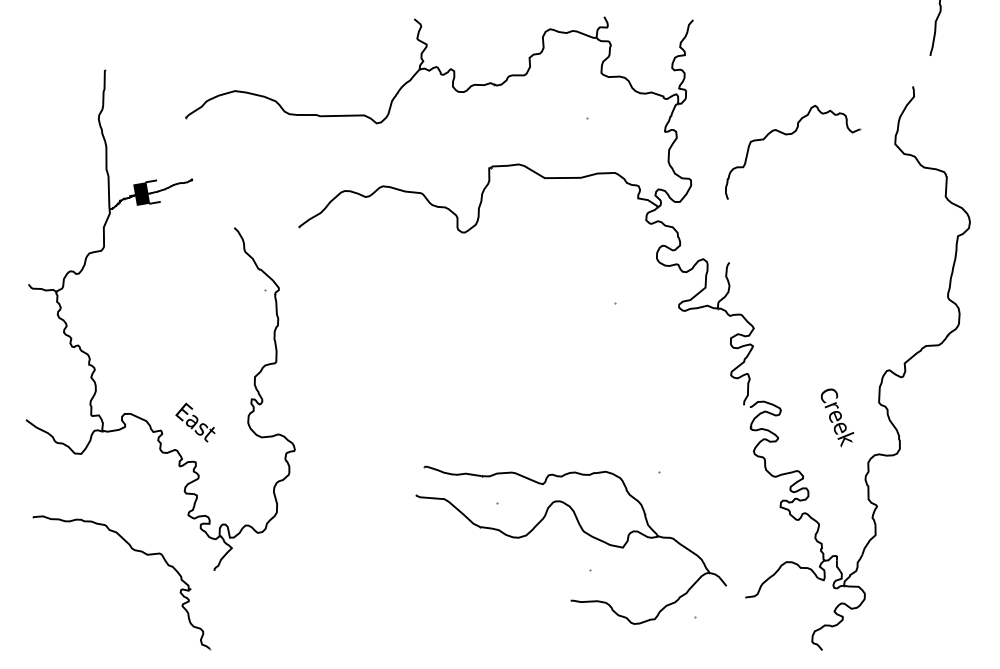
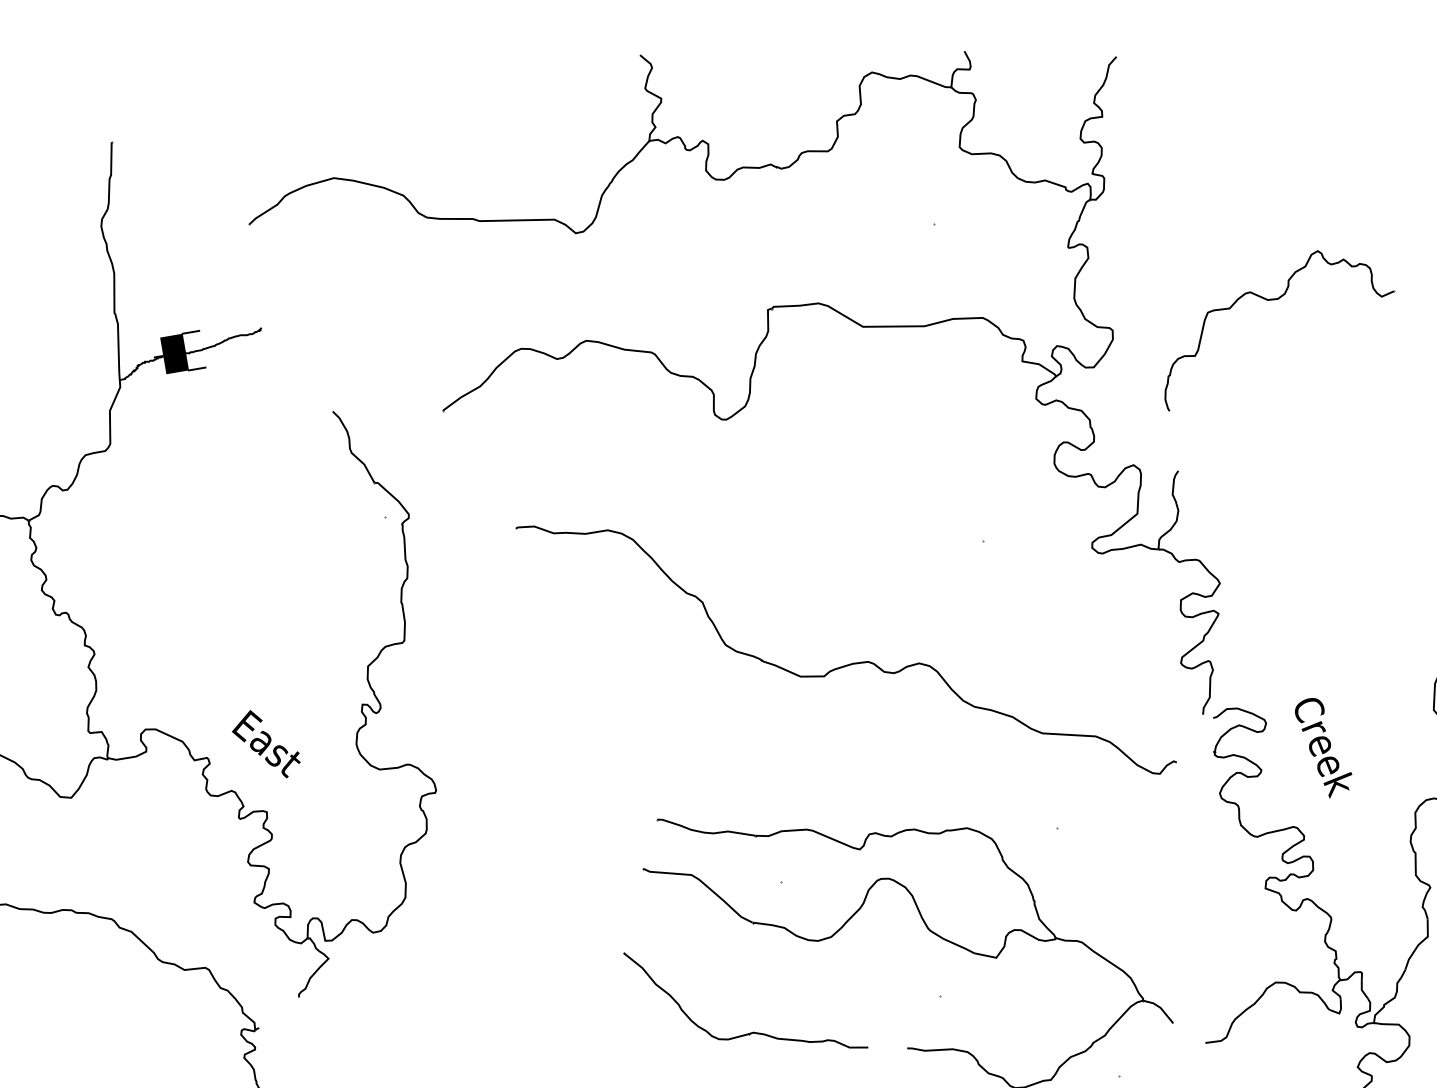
part: (788, 135) -> (1272, 301), moved
part: (534, 375) -> (845, 663), added
text: (837, 417) -> (1323, 747), moved
part: (479, 590) -> (751, 1030), added

